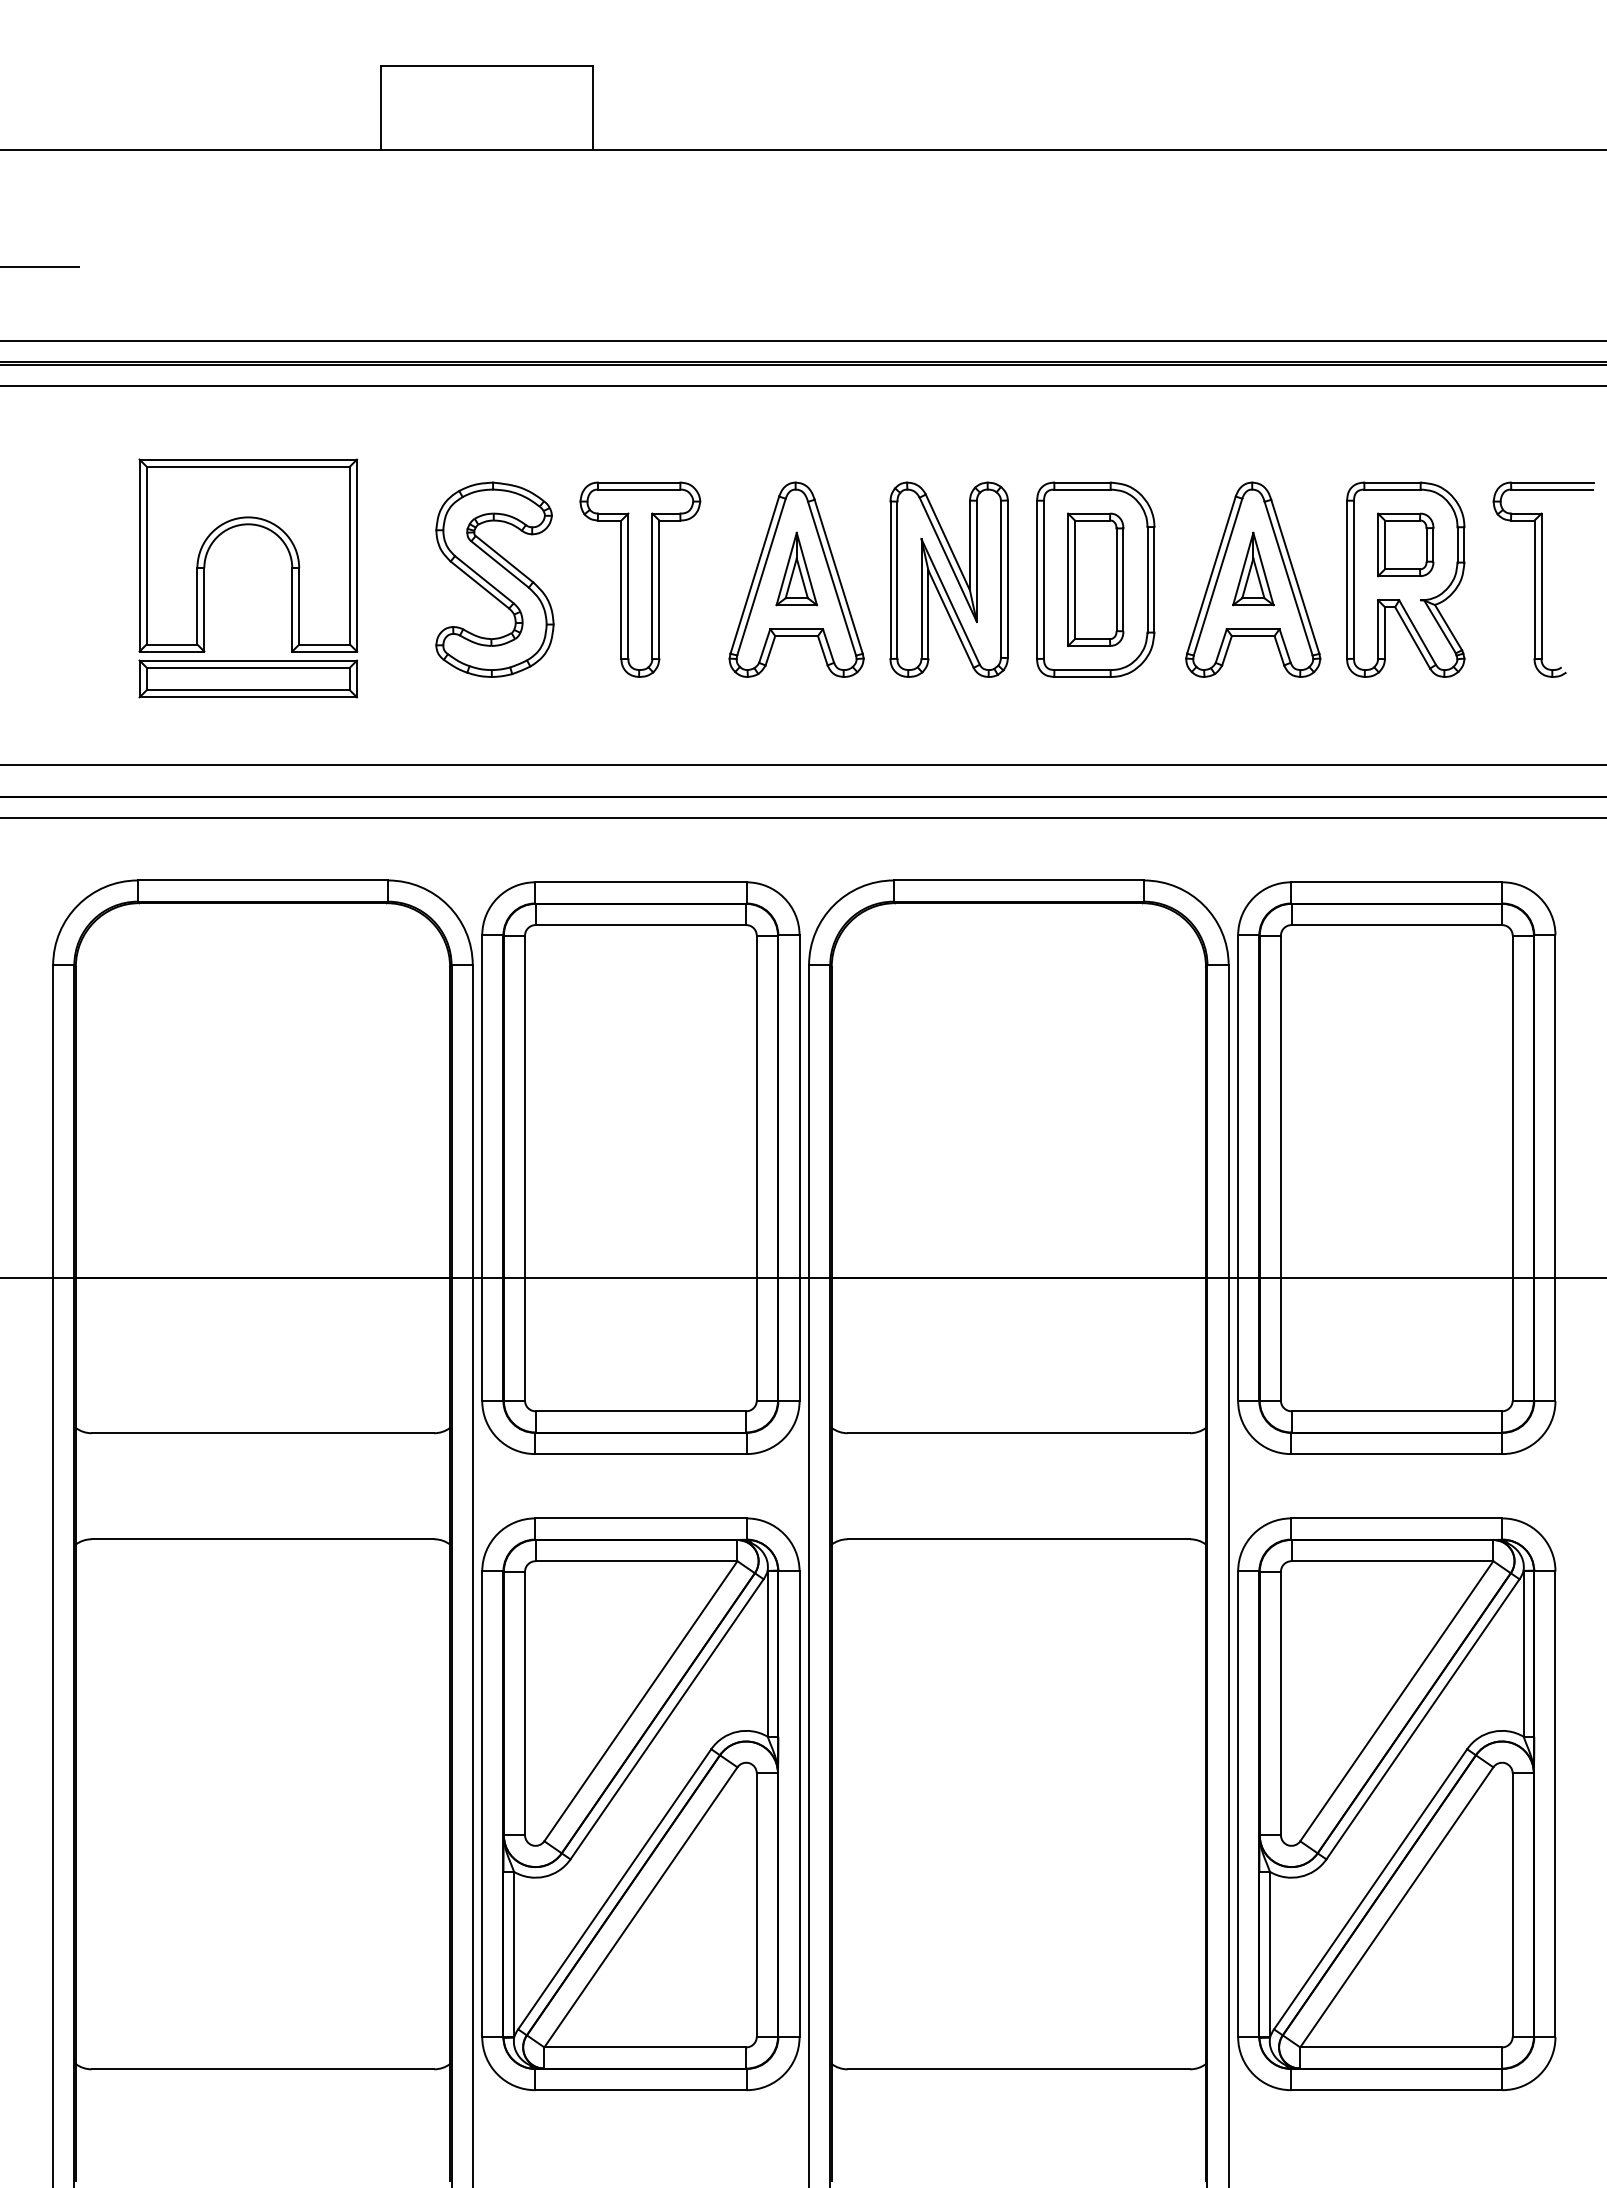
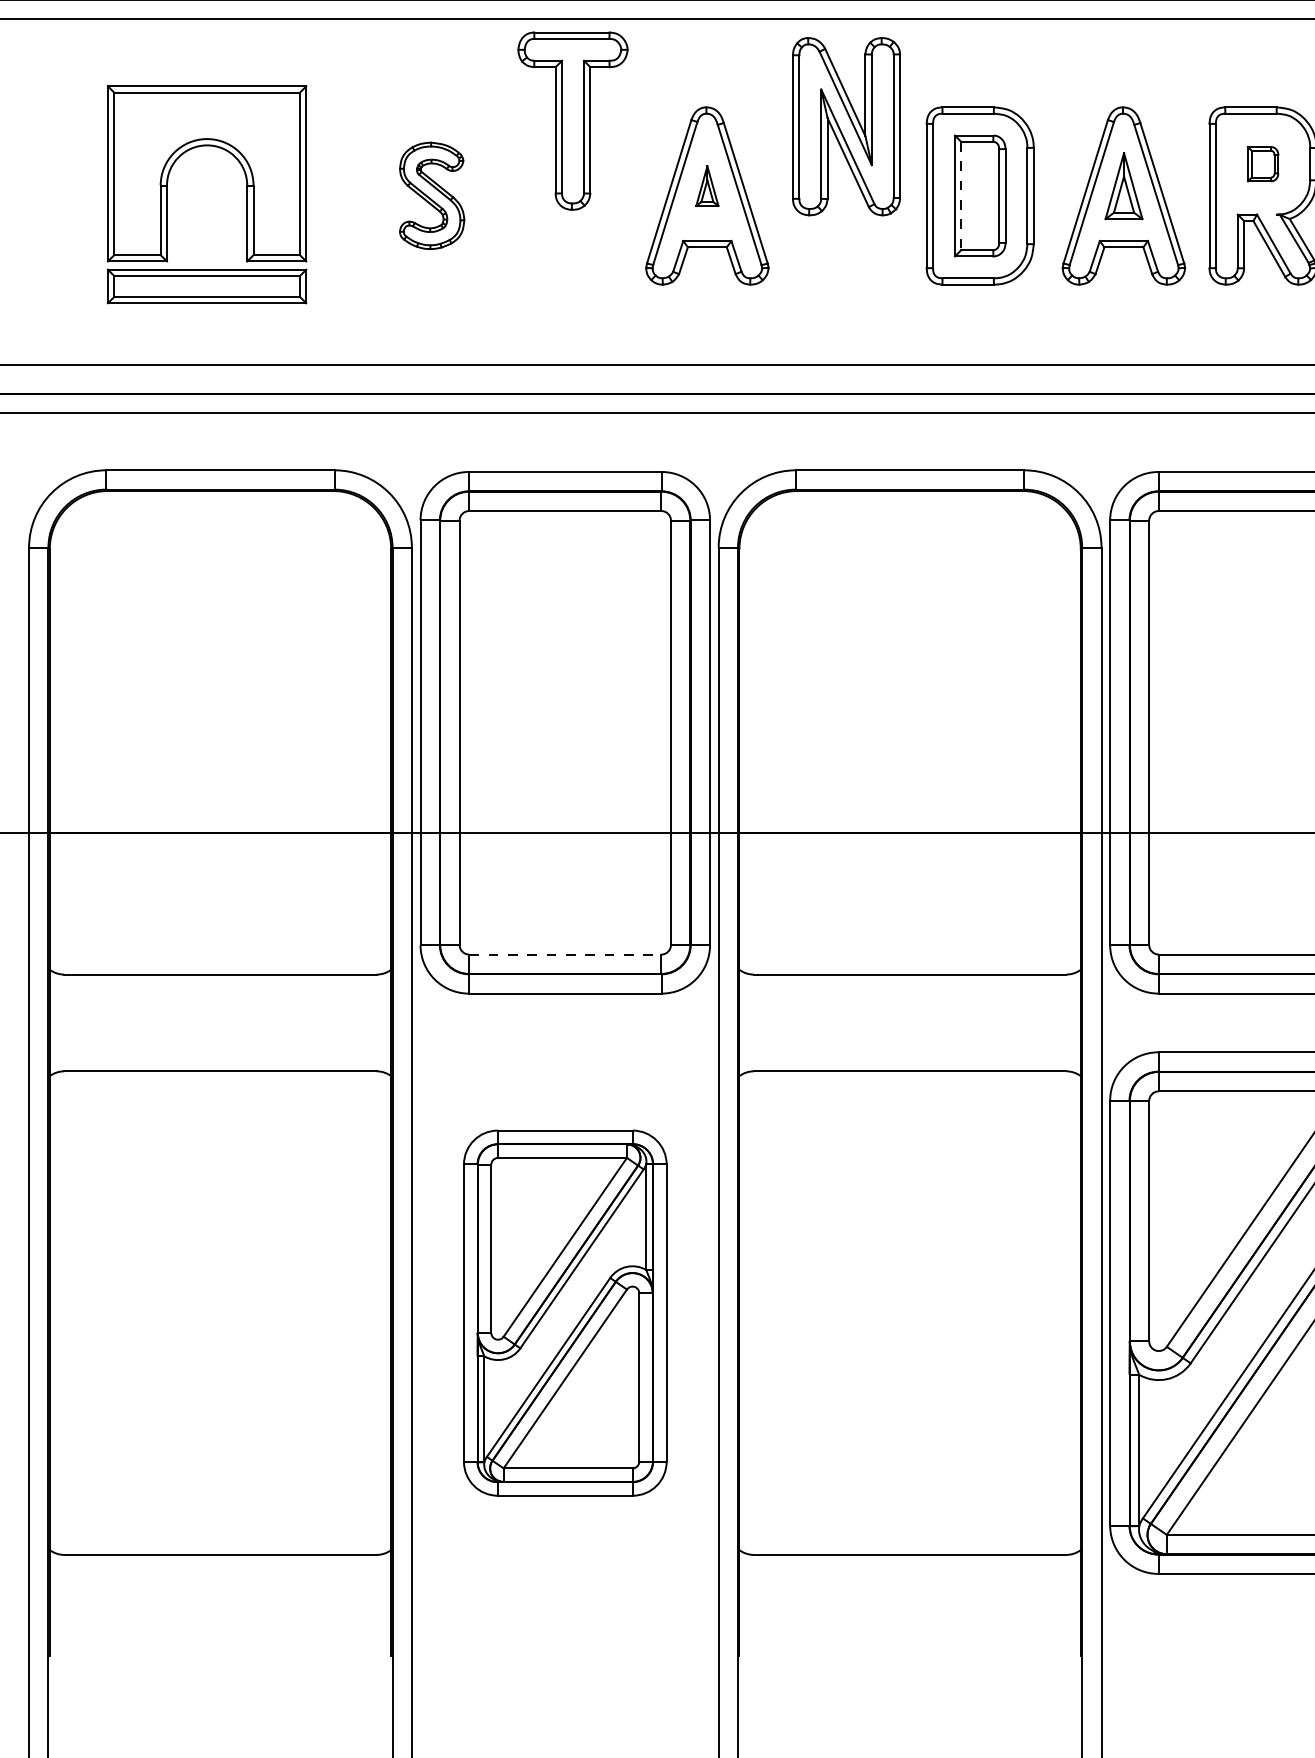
part: (1405, 544) -> (1262, 163), size x0.6
part: (796, 568) -> (707, 185), size x0.6
part: (494, 579) -> (431, 195), size x0.6
part: (640, 579) -> (573, 120), moved
part: (948, 579) -> (845, 126), moved
line: (1075, 580) -> (961, 196), solid -> dashed
line: (641, 1411) -> (565, 954), solid -> dashed
part: (640, 1804) -> (564, 1313), size x0.7

